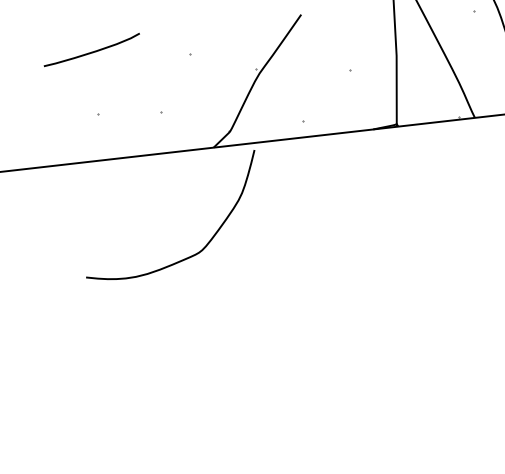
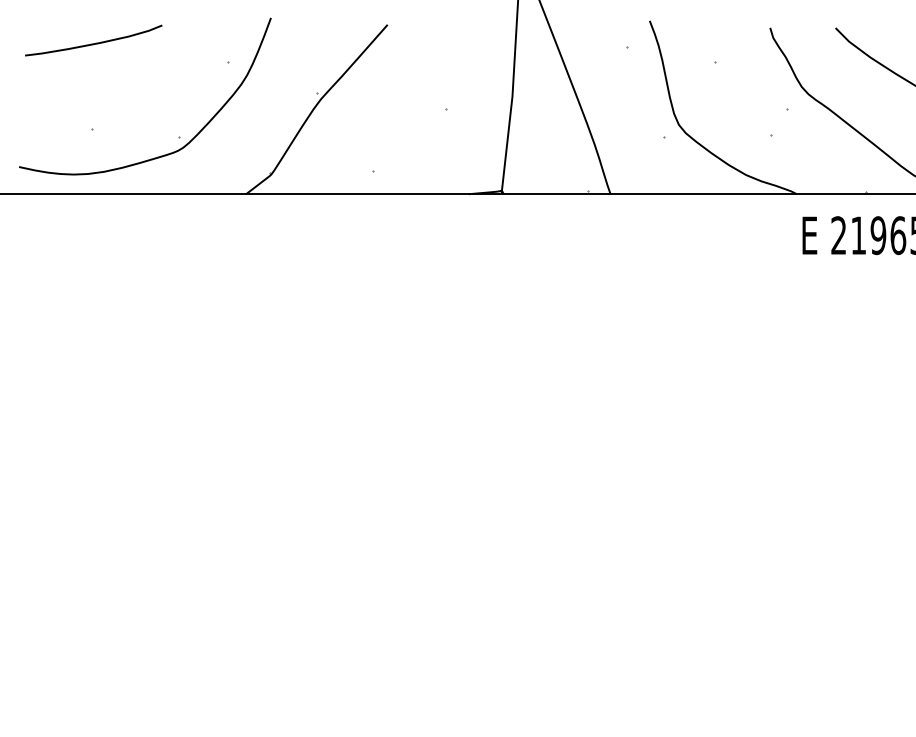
curve: (189, 256) -> (164, 154), moved

